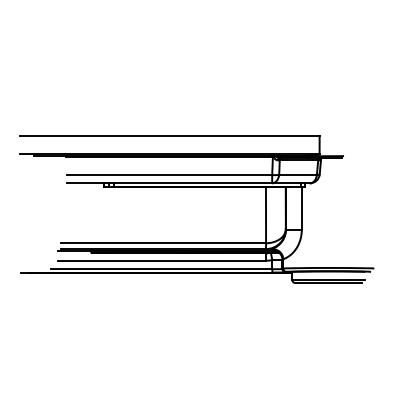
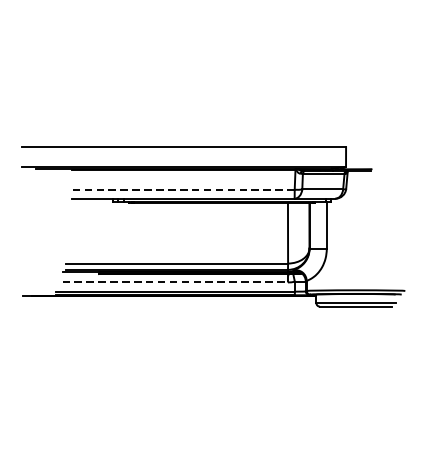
line: (169, 175) -> (183, 190), solid -> dashed
line: (162, 260) -> (175, 282), solid -> dashed

